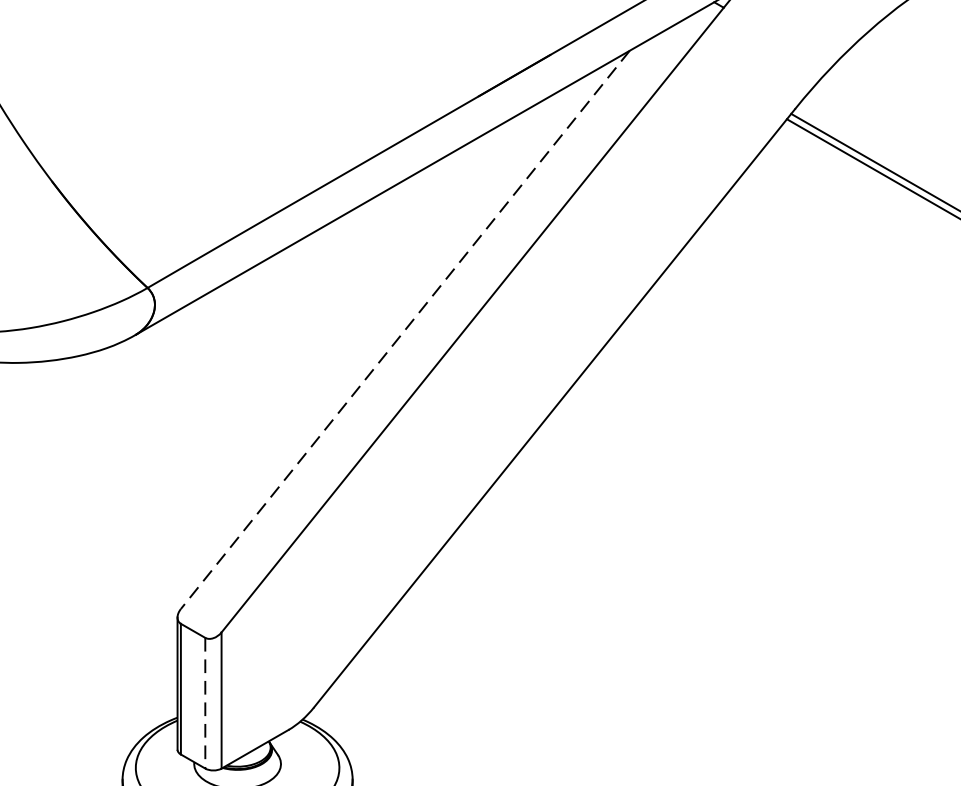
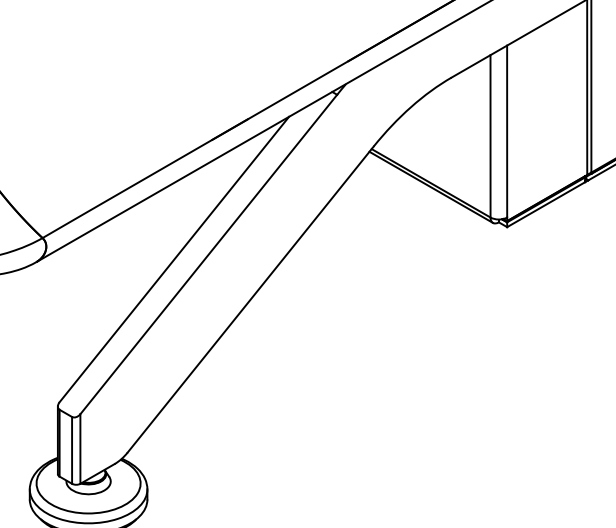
line: (405, 329) -> (174, 259), dashed -> solid
line: (206, 703) -> (72, 450), dashed -> solid

